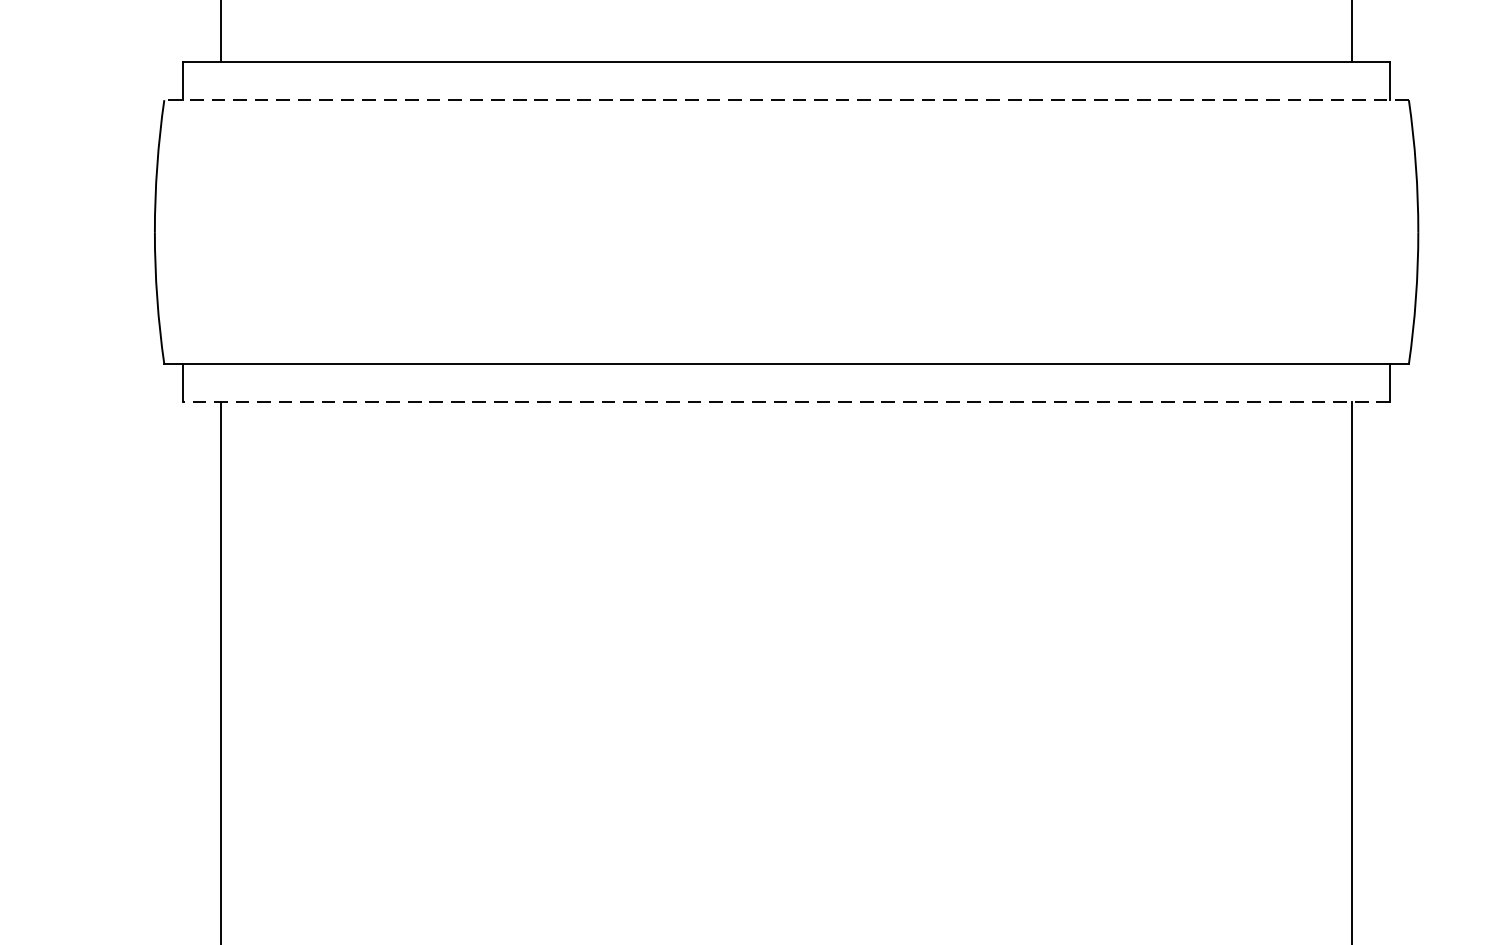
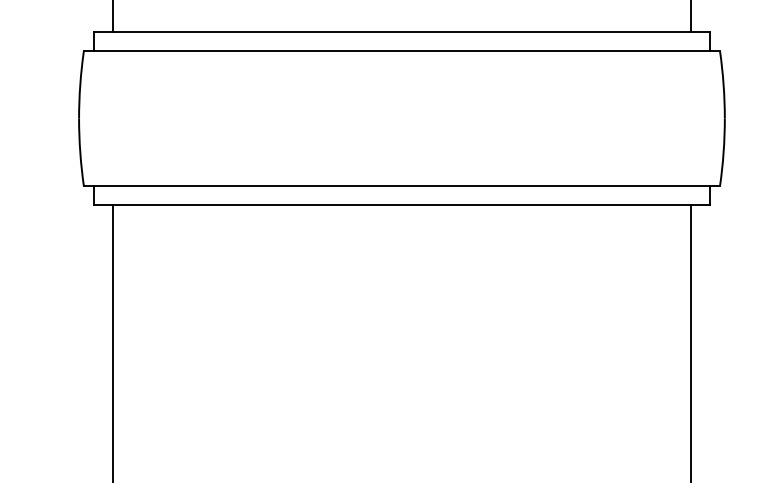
line: (785, 100) -> (401, 51), dashed -> solid
line: (785, 402) -> (401, 205), dashed -> solid

